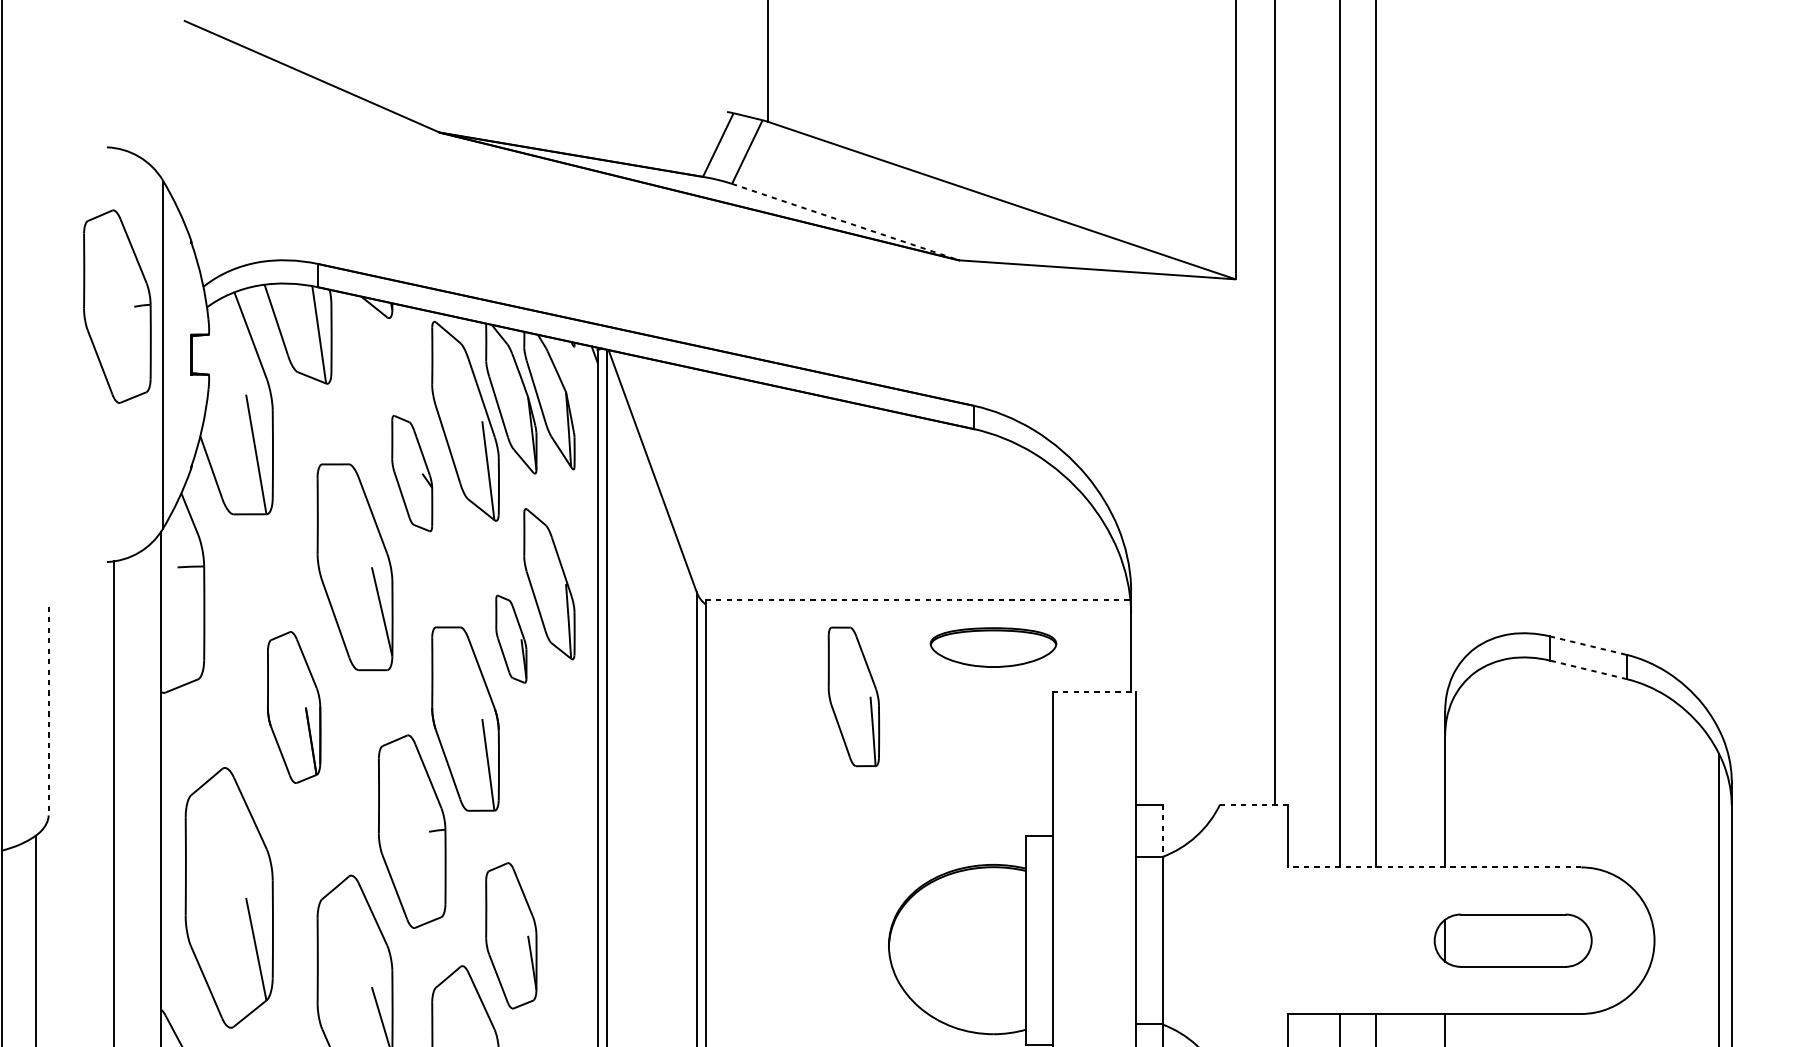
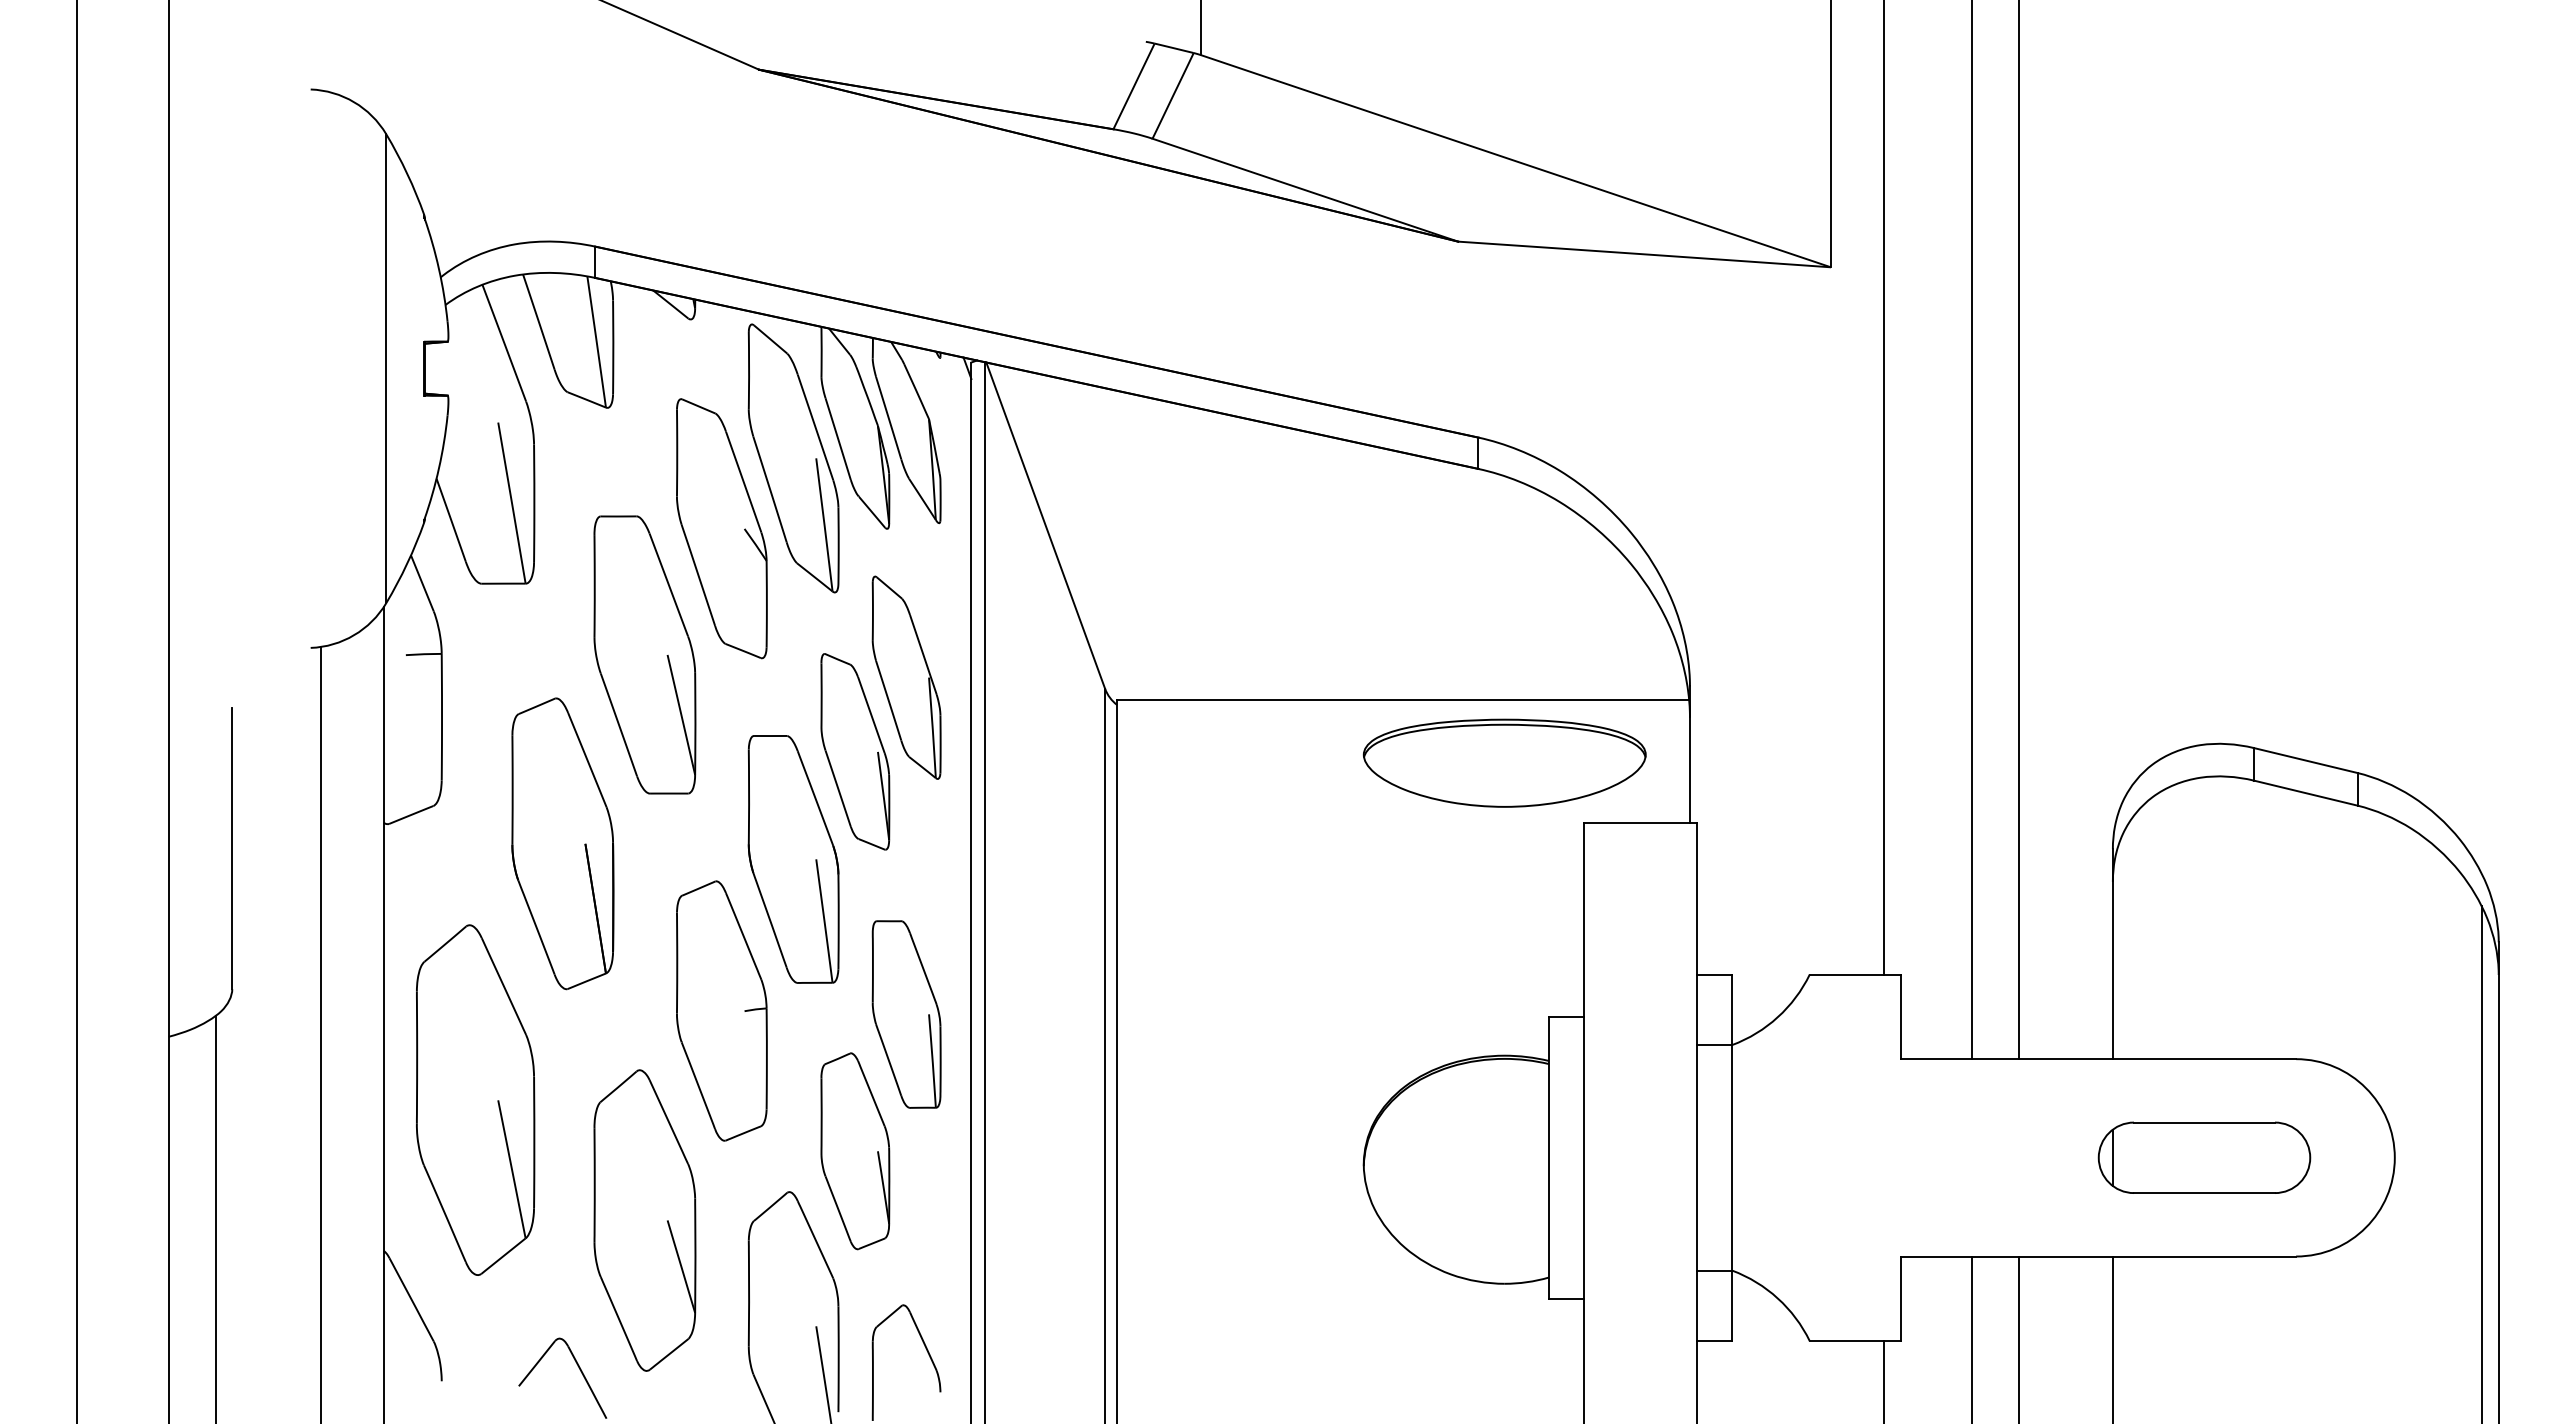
line: (845, 222) -> (1305, 190), dashed -> solid
part: (117, 306) -> (324, 303), removed
part: (411, 473) -> (721, 528), size x1.67
line: (918, 600) -> (1403, 699), dashed -> solid
part: (511, 638) -> (855, 751), size x1.67
line: (1588, 645) -> (2306, 760), dashed -> solid
part: (993, 647) -> (1504, 762), size x1.67
line: (1588, 670) -> (2305, 793), dashed -> solid
line: (1095, 692) -> (1641, 823), dashed -> solid
part: (853, 696) -> (906, 1014), moved
part: (293, 707) -> (562, 843), size x1.43
line: (48, 710) -> (232, 848), dashed -> solid
line: (1254, 804) -> (1855, 974), dashed -> solid
line: (1162, 831) -> (1732, 1010), dashed -> solid
line: (1434, 867) -> (2098, 1059), dashed -> solid

